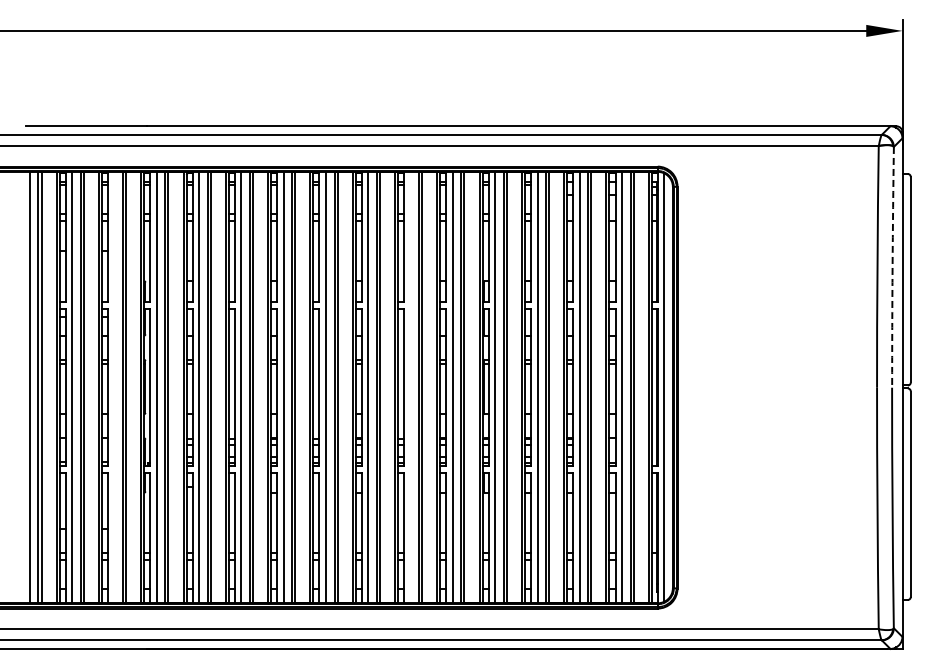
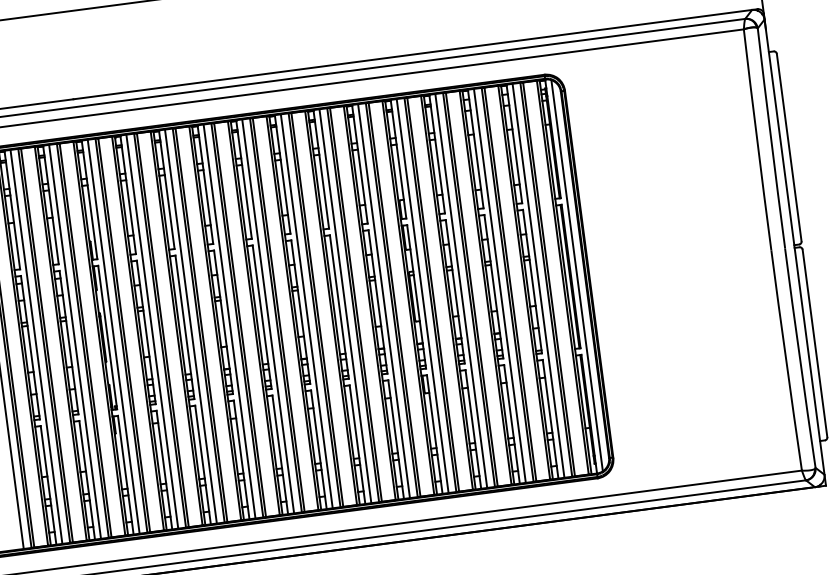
arc: (892, 267) -> (770, 138), dashed -> solid
line: (114, 387) -> (75, 341), added
line: (410, 387) -> (345, 306), added

